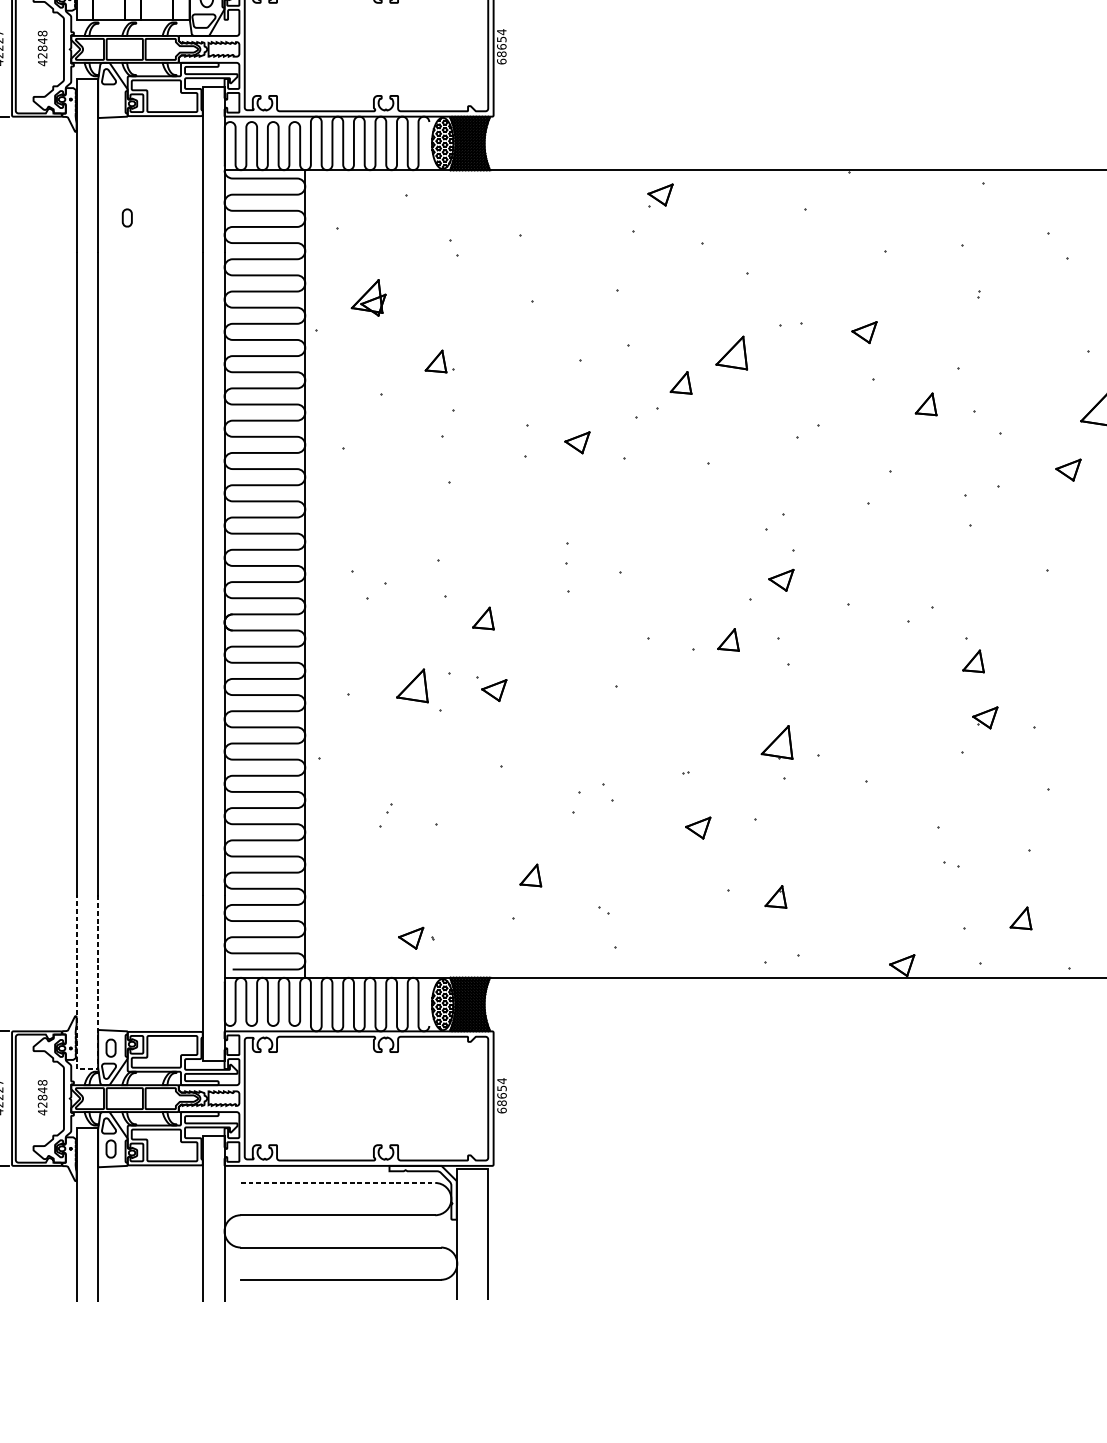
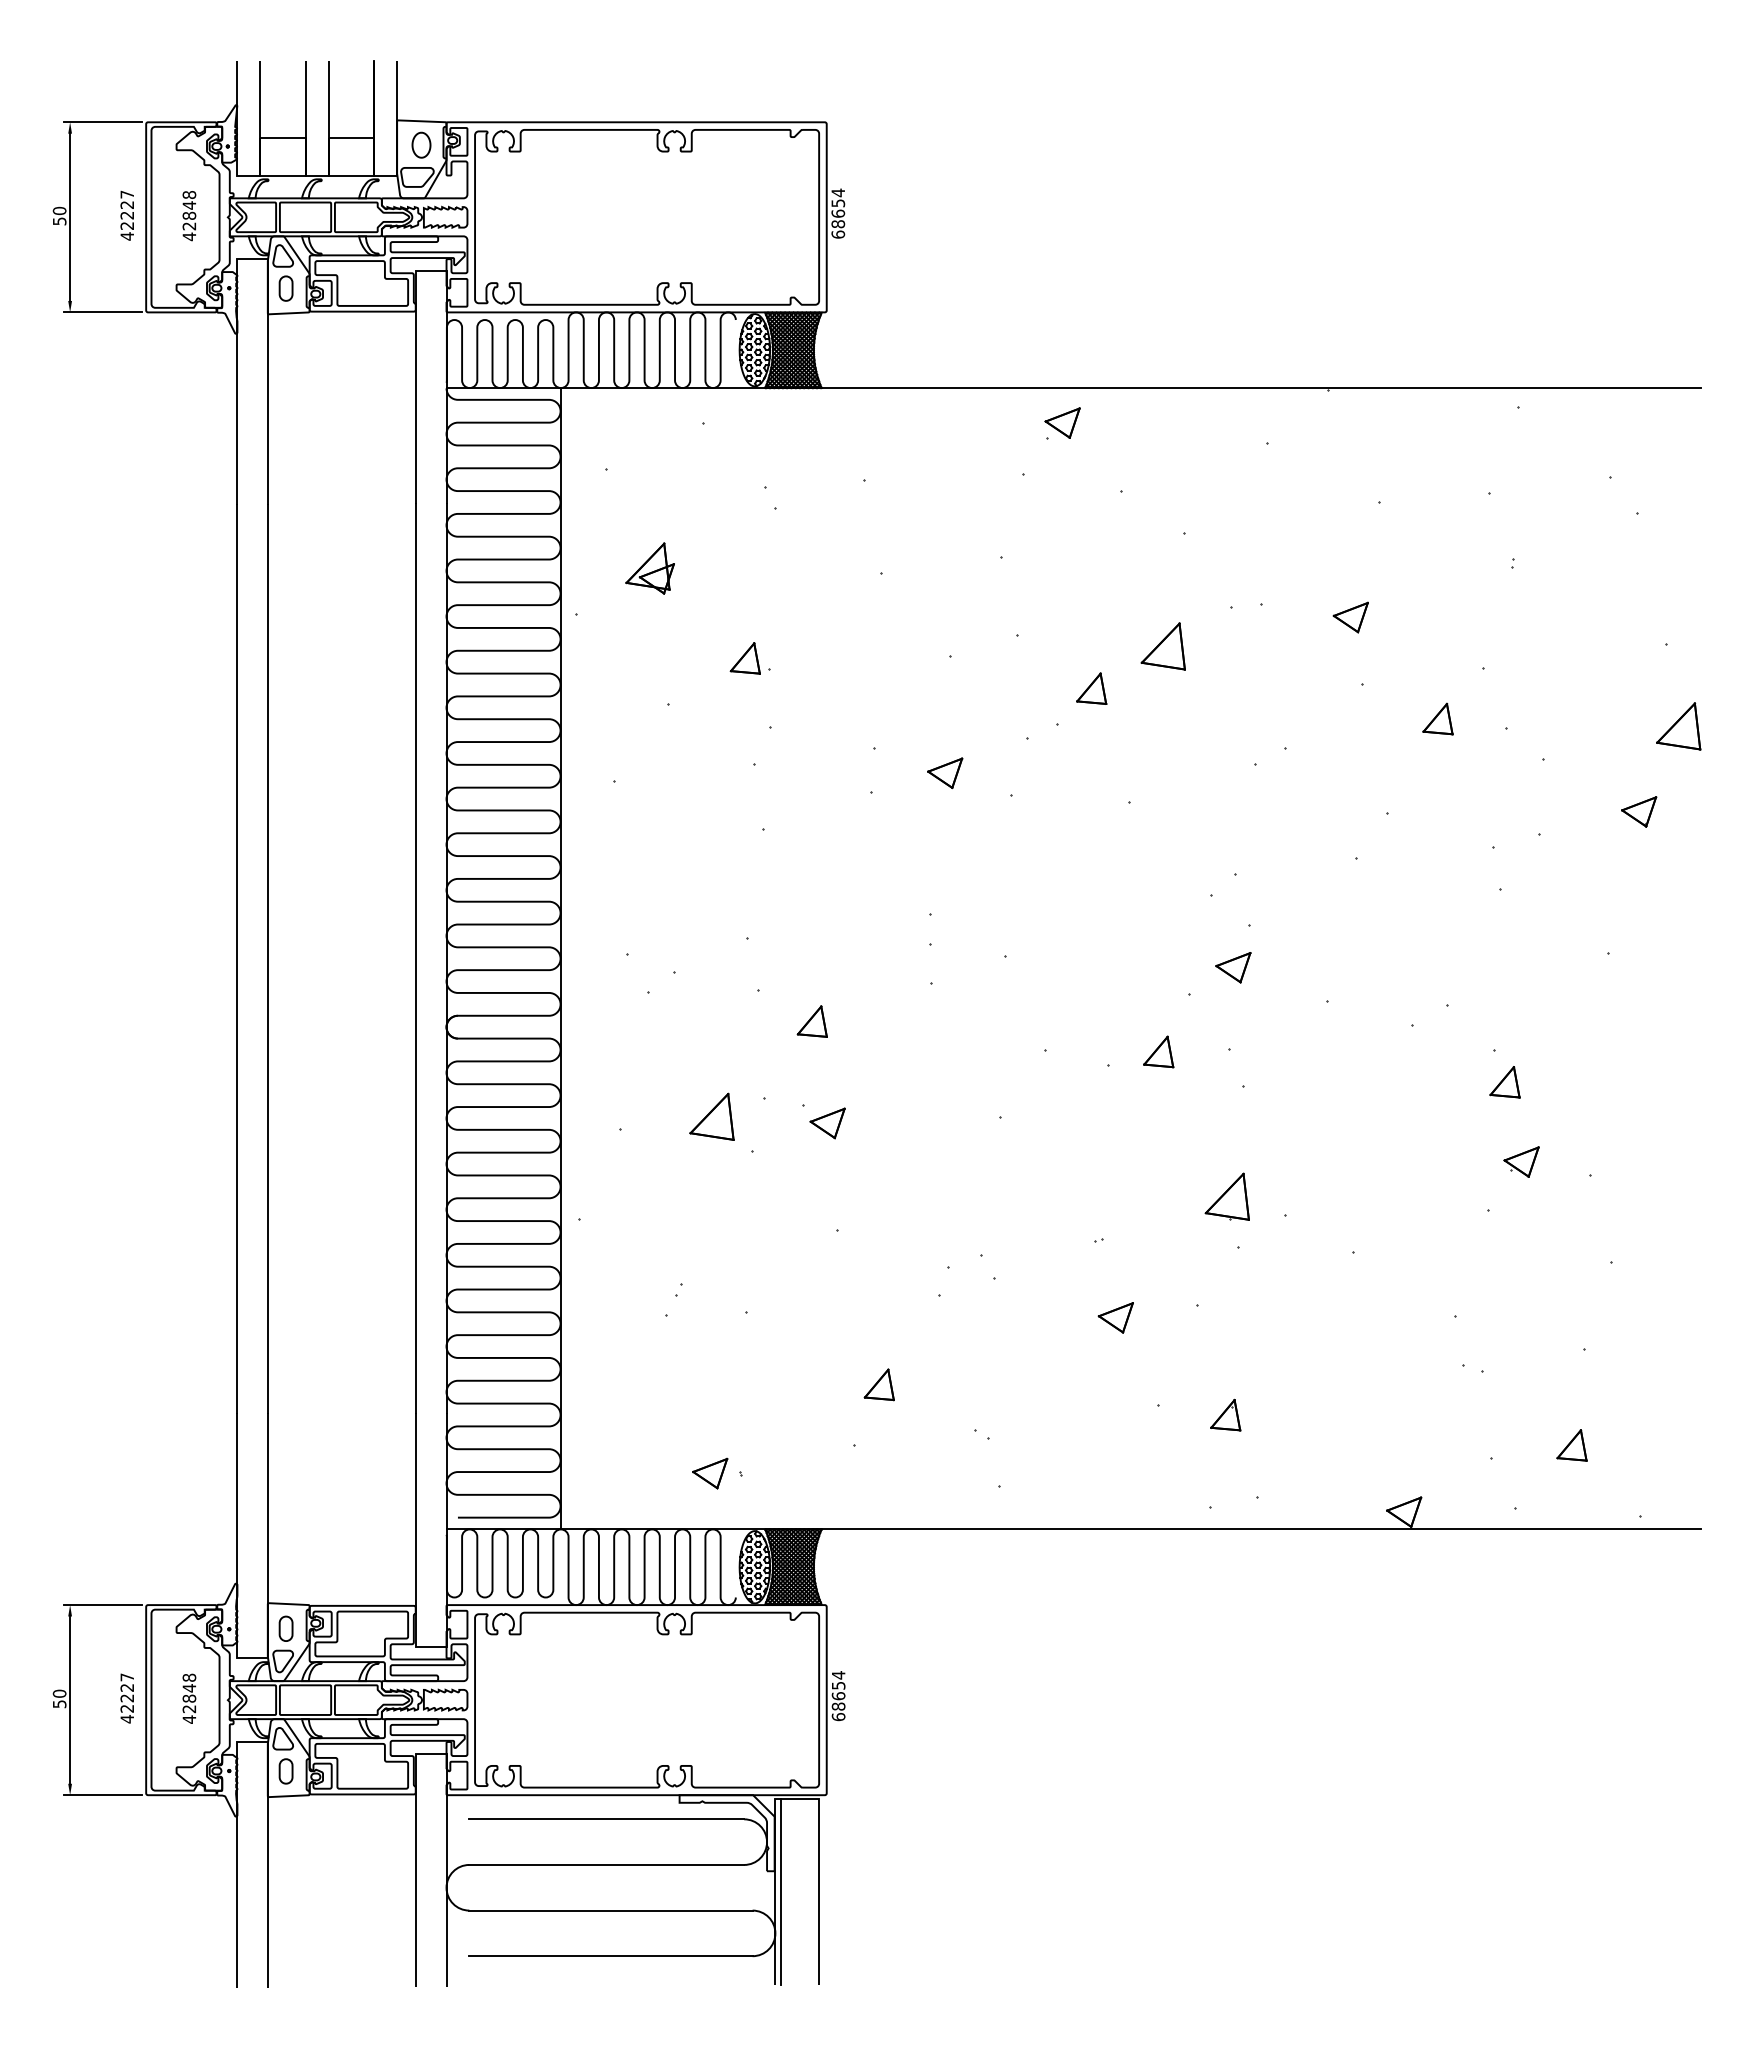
part: (126, 217) -> (285, 288), moved
line: (87, 1069) -> (252, 1658), dashed -> solid
line: (338, 1183) -> (607, 1819), dashed -> solid
line: (461, 1234) -> (781, 1892), added

